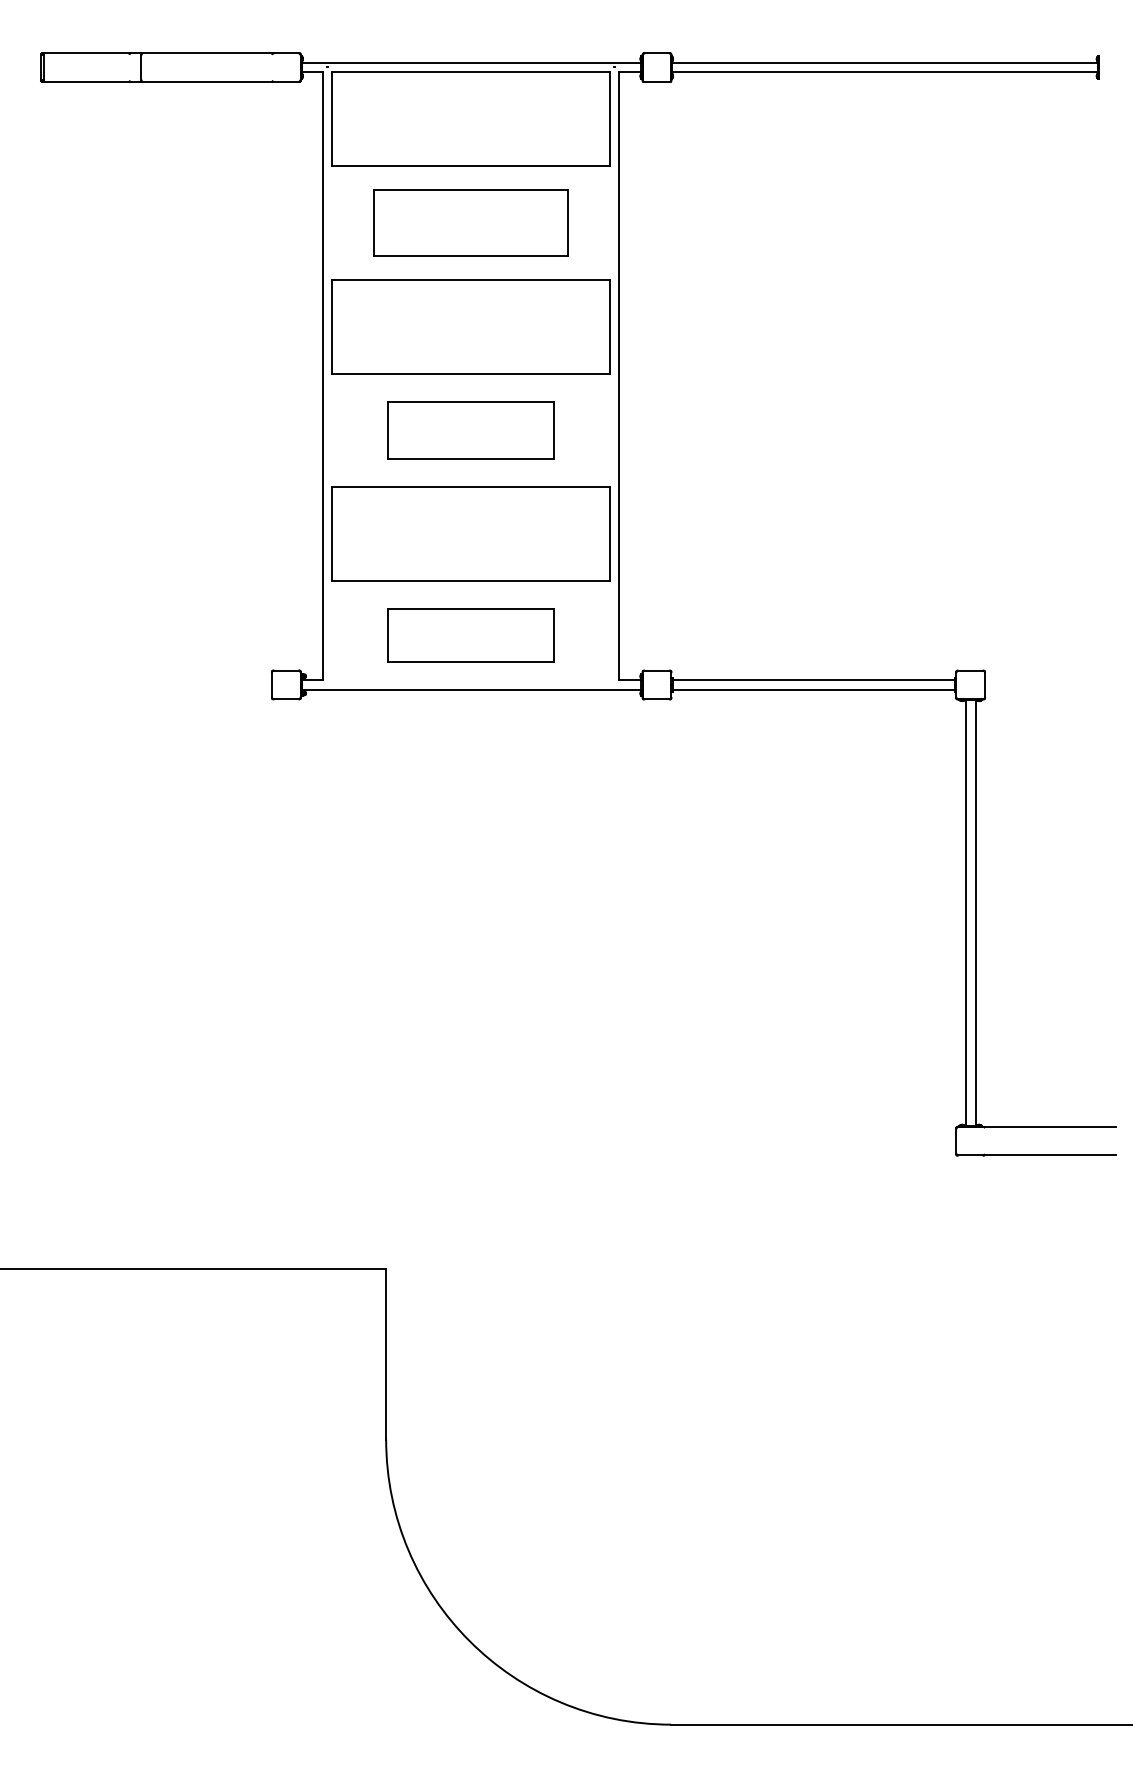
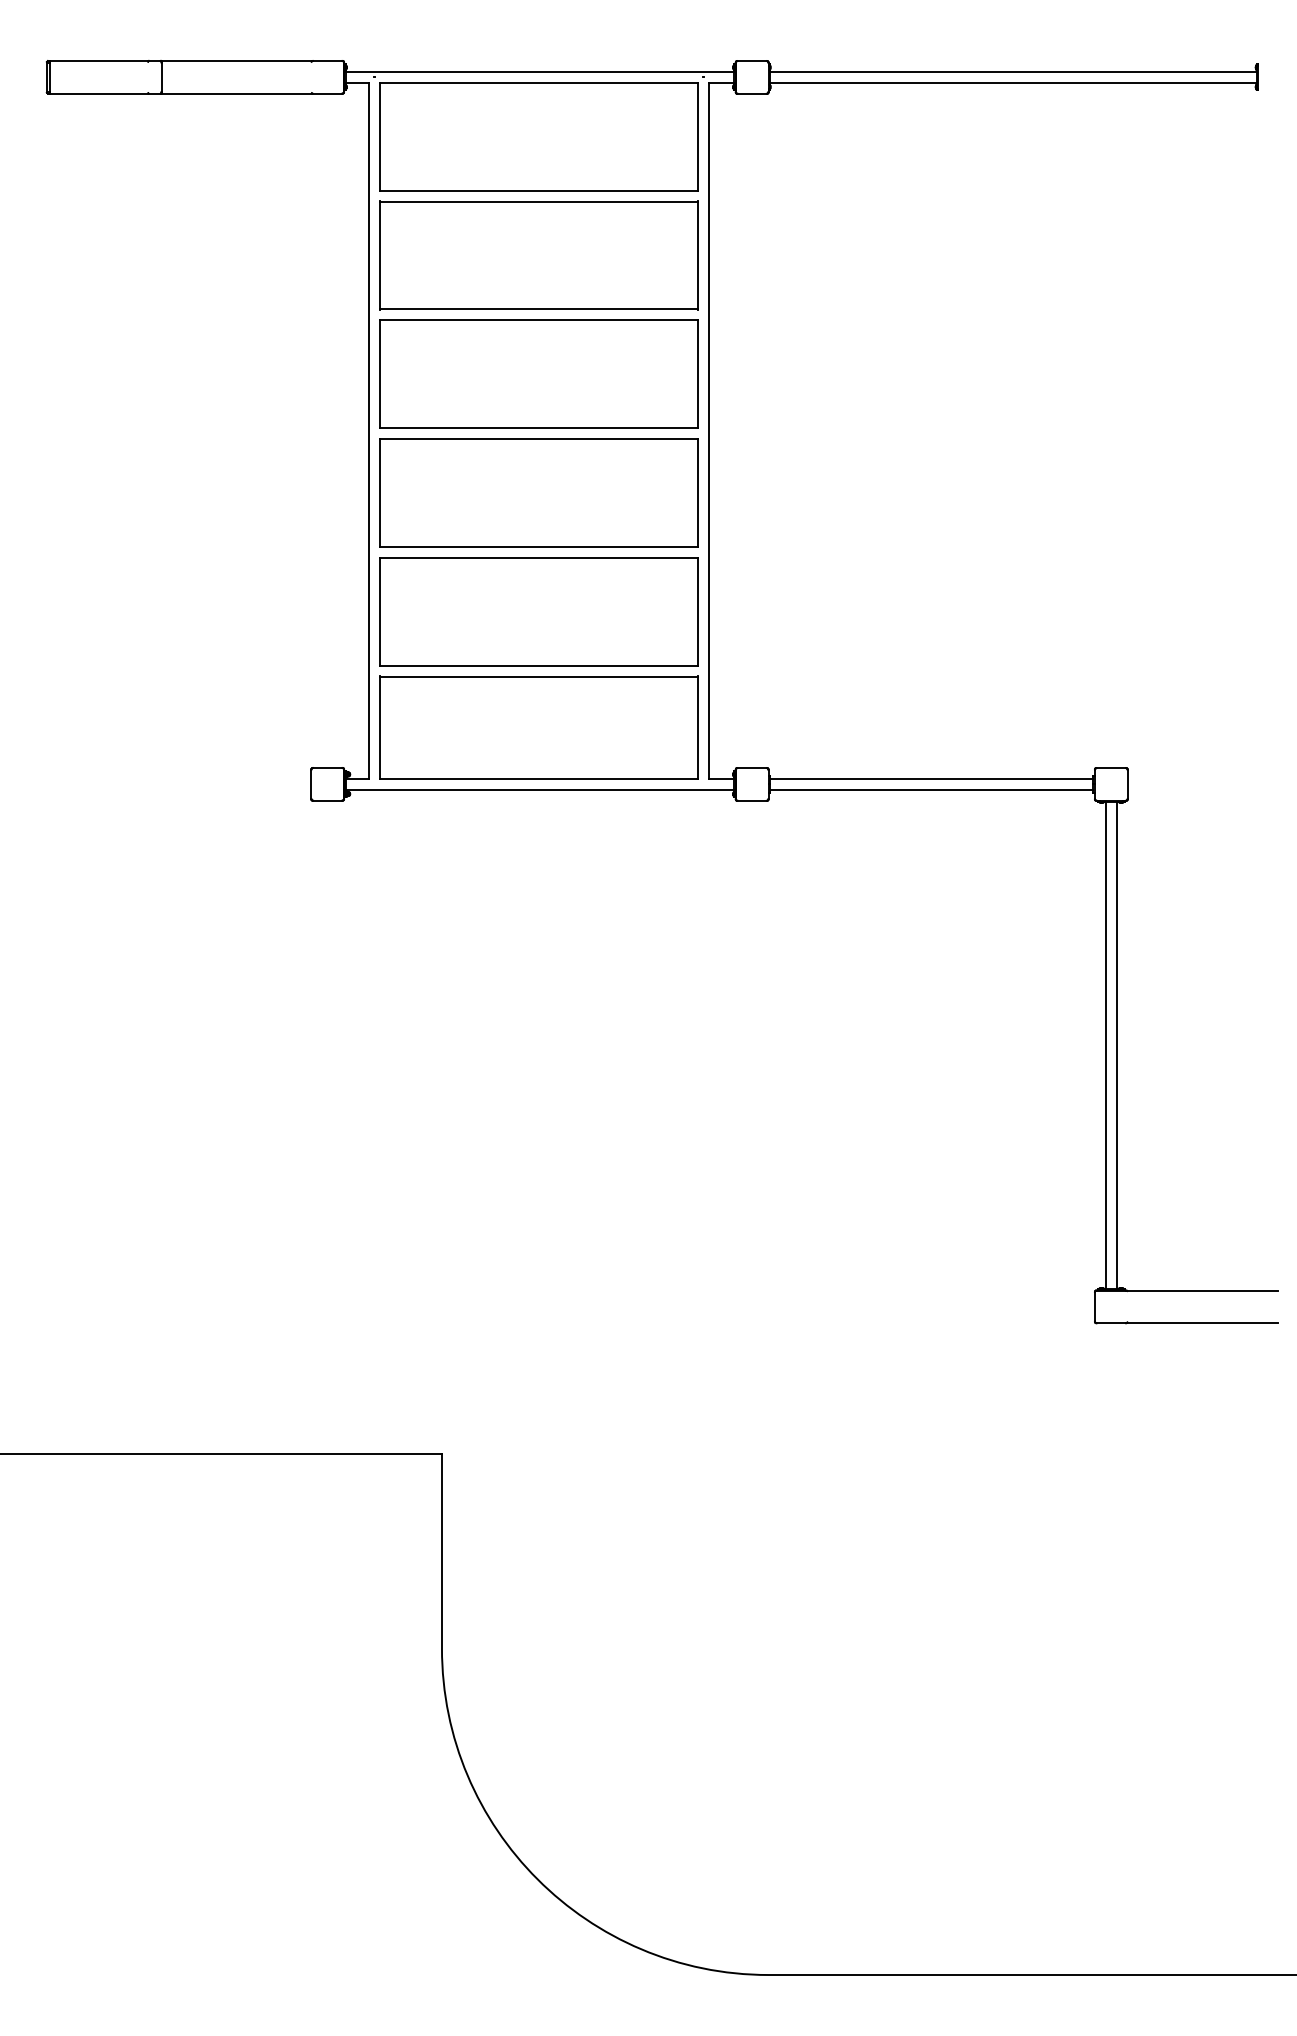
part: (470, 222) -> (538, 254), size x1.43
part: (470, 430) -> (538, 492), size x1.67
part: (470, 635) -> (538, 727), size x1.67

